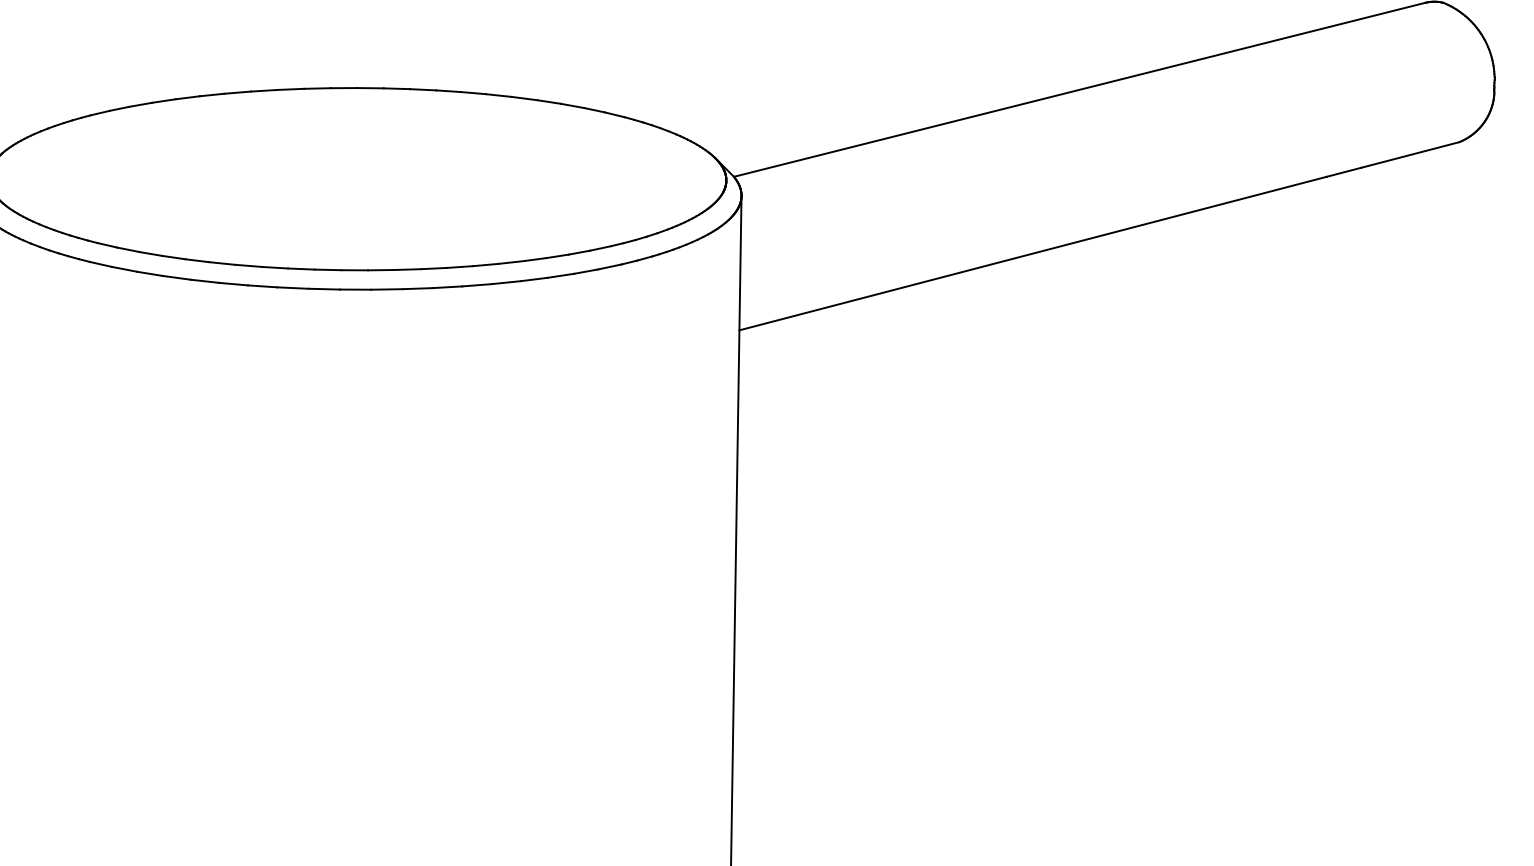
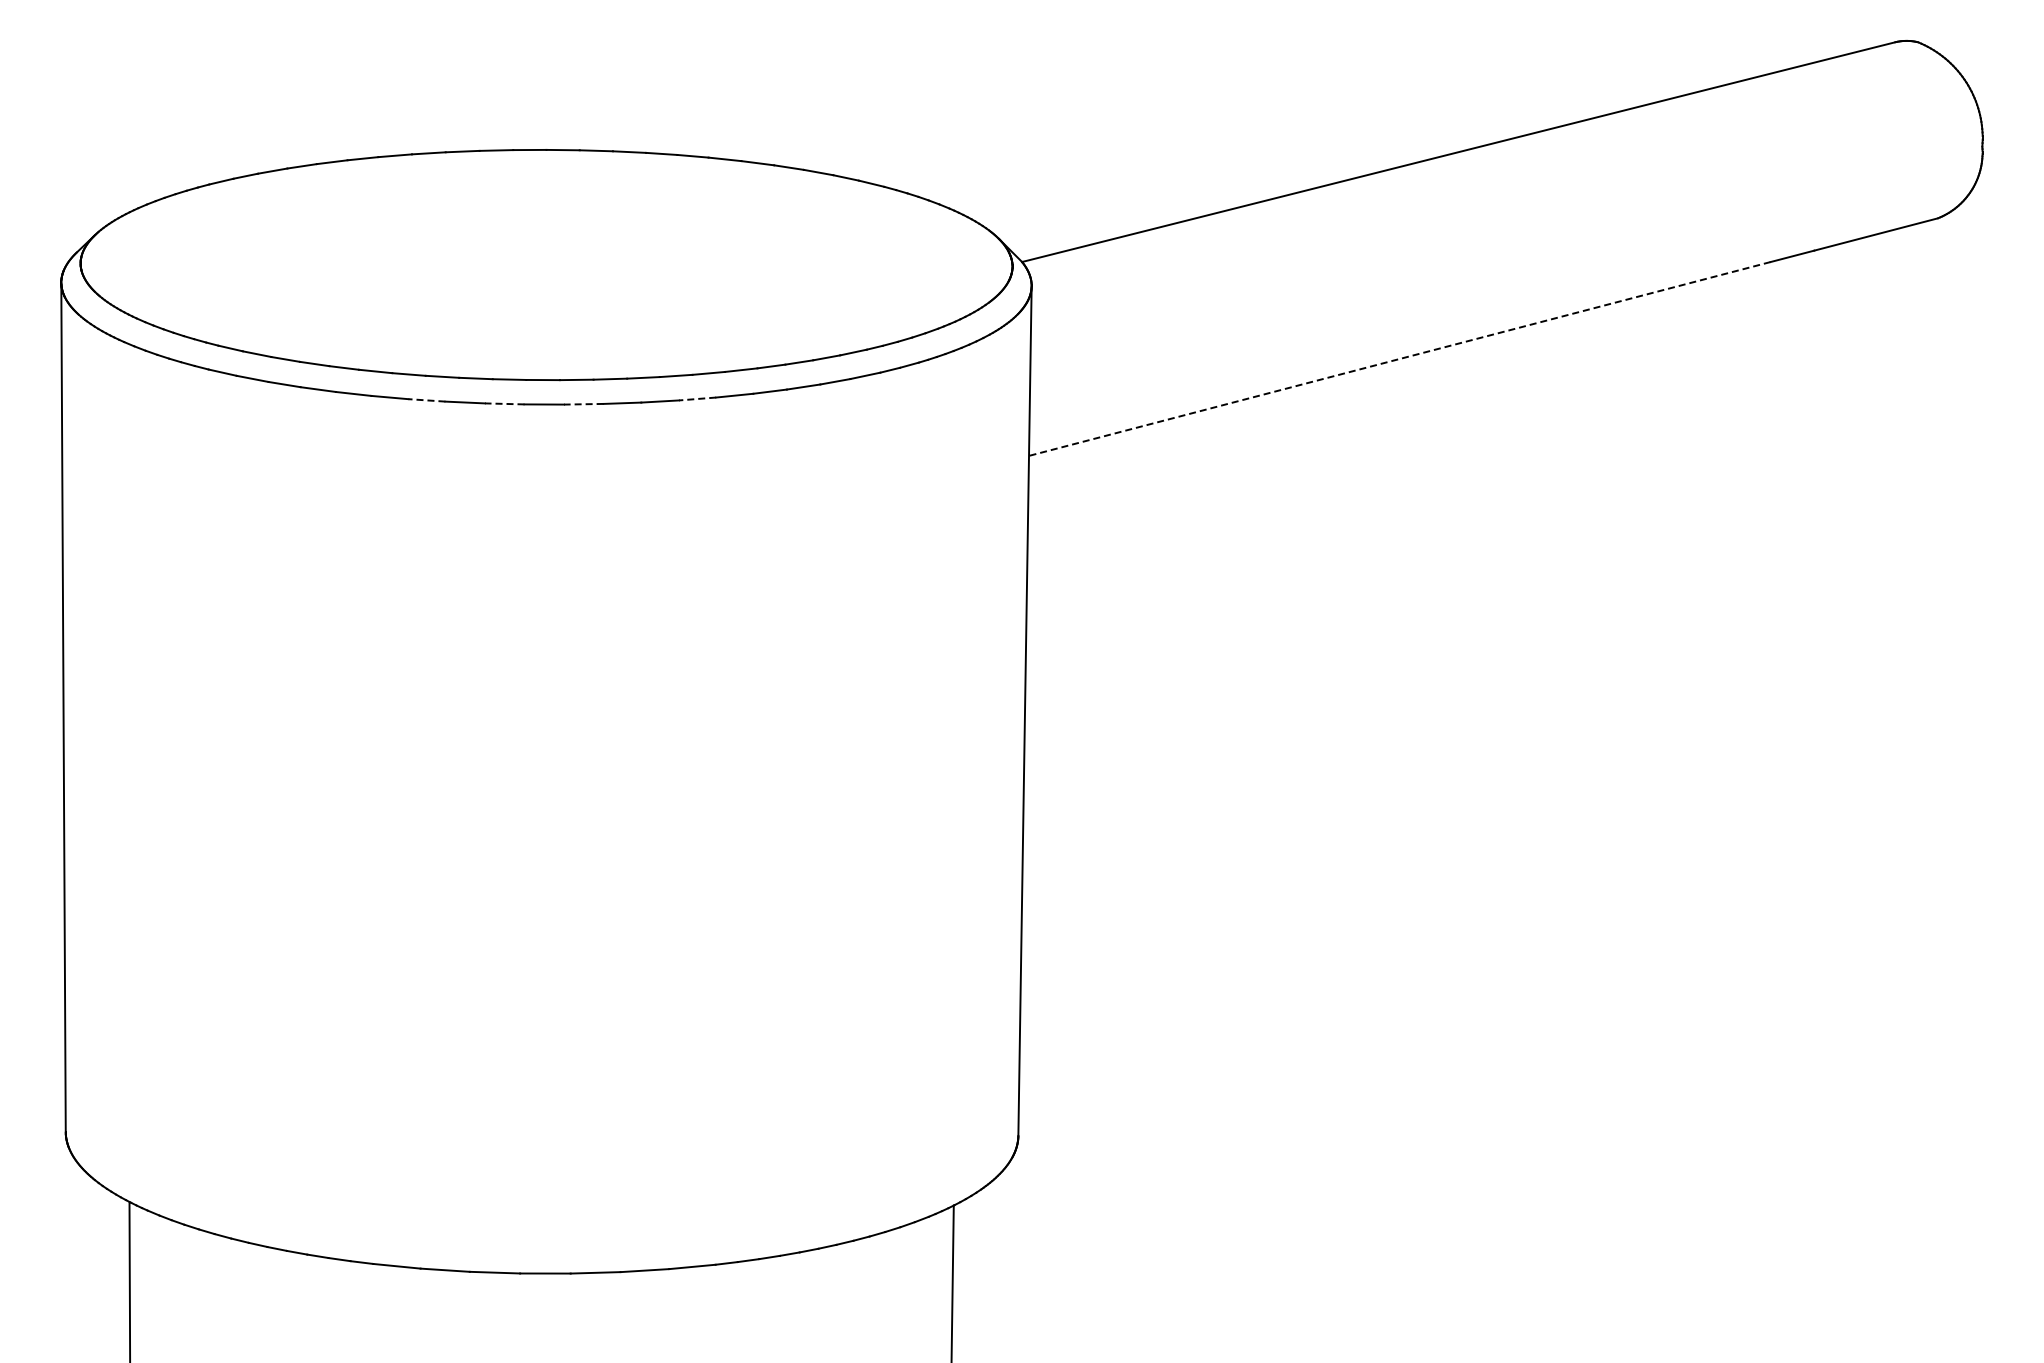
line: (1032, 254) -> (1399, 359), solid -> dashed
line: (476, 285) -> (697, 399), solid -> dashed
line: (262, 286) -> (426, 400), solid -> dashed
line: (324, 288) -> (504, 403), solid -> dashed
line: (386, 289) -> (583, 404), solid -> dashed

